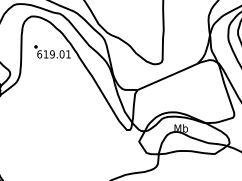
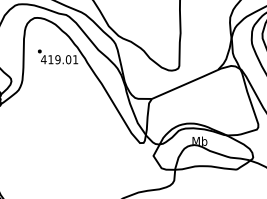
text: (39, 54) -> (43, 59), 619.01 -> 419.01

